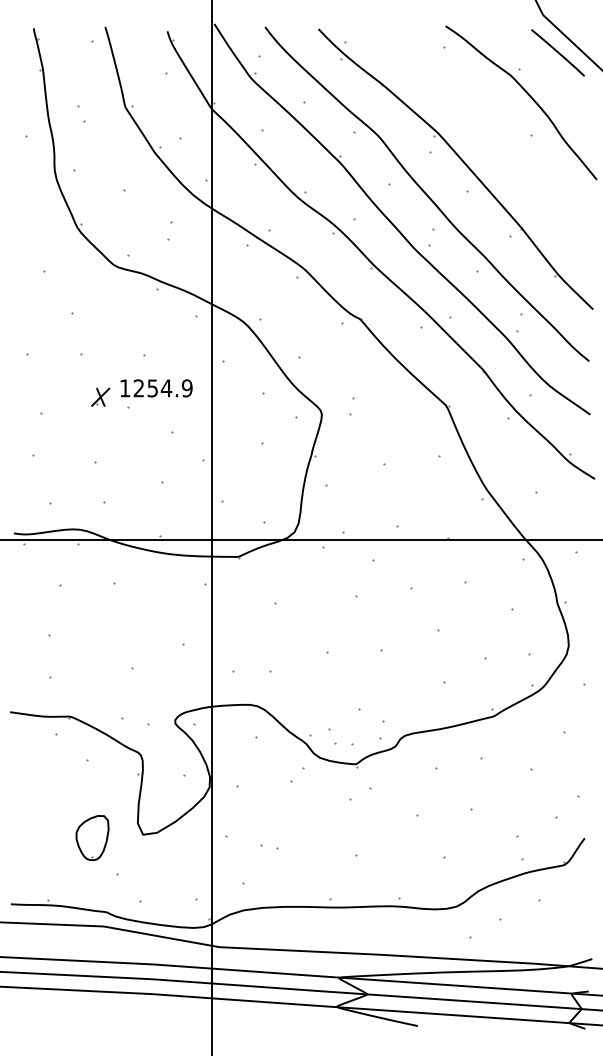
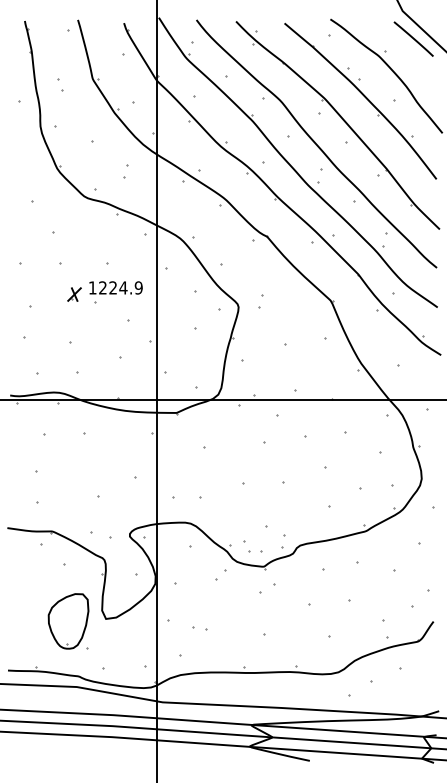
part: (486, 135) -> (360, 100), added
text: (151, 387) -> (112, 287), 1254.9 -> 1224.9
part: (92, 838) -> (68, 621), size x1.67

